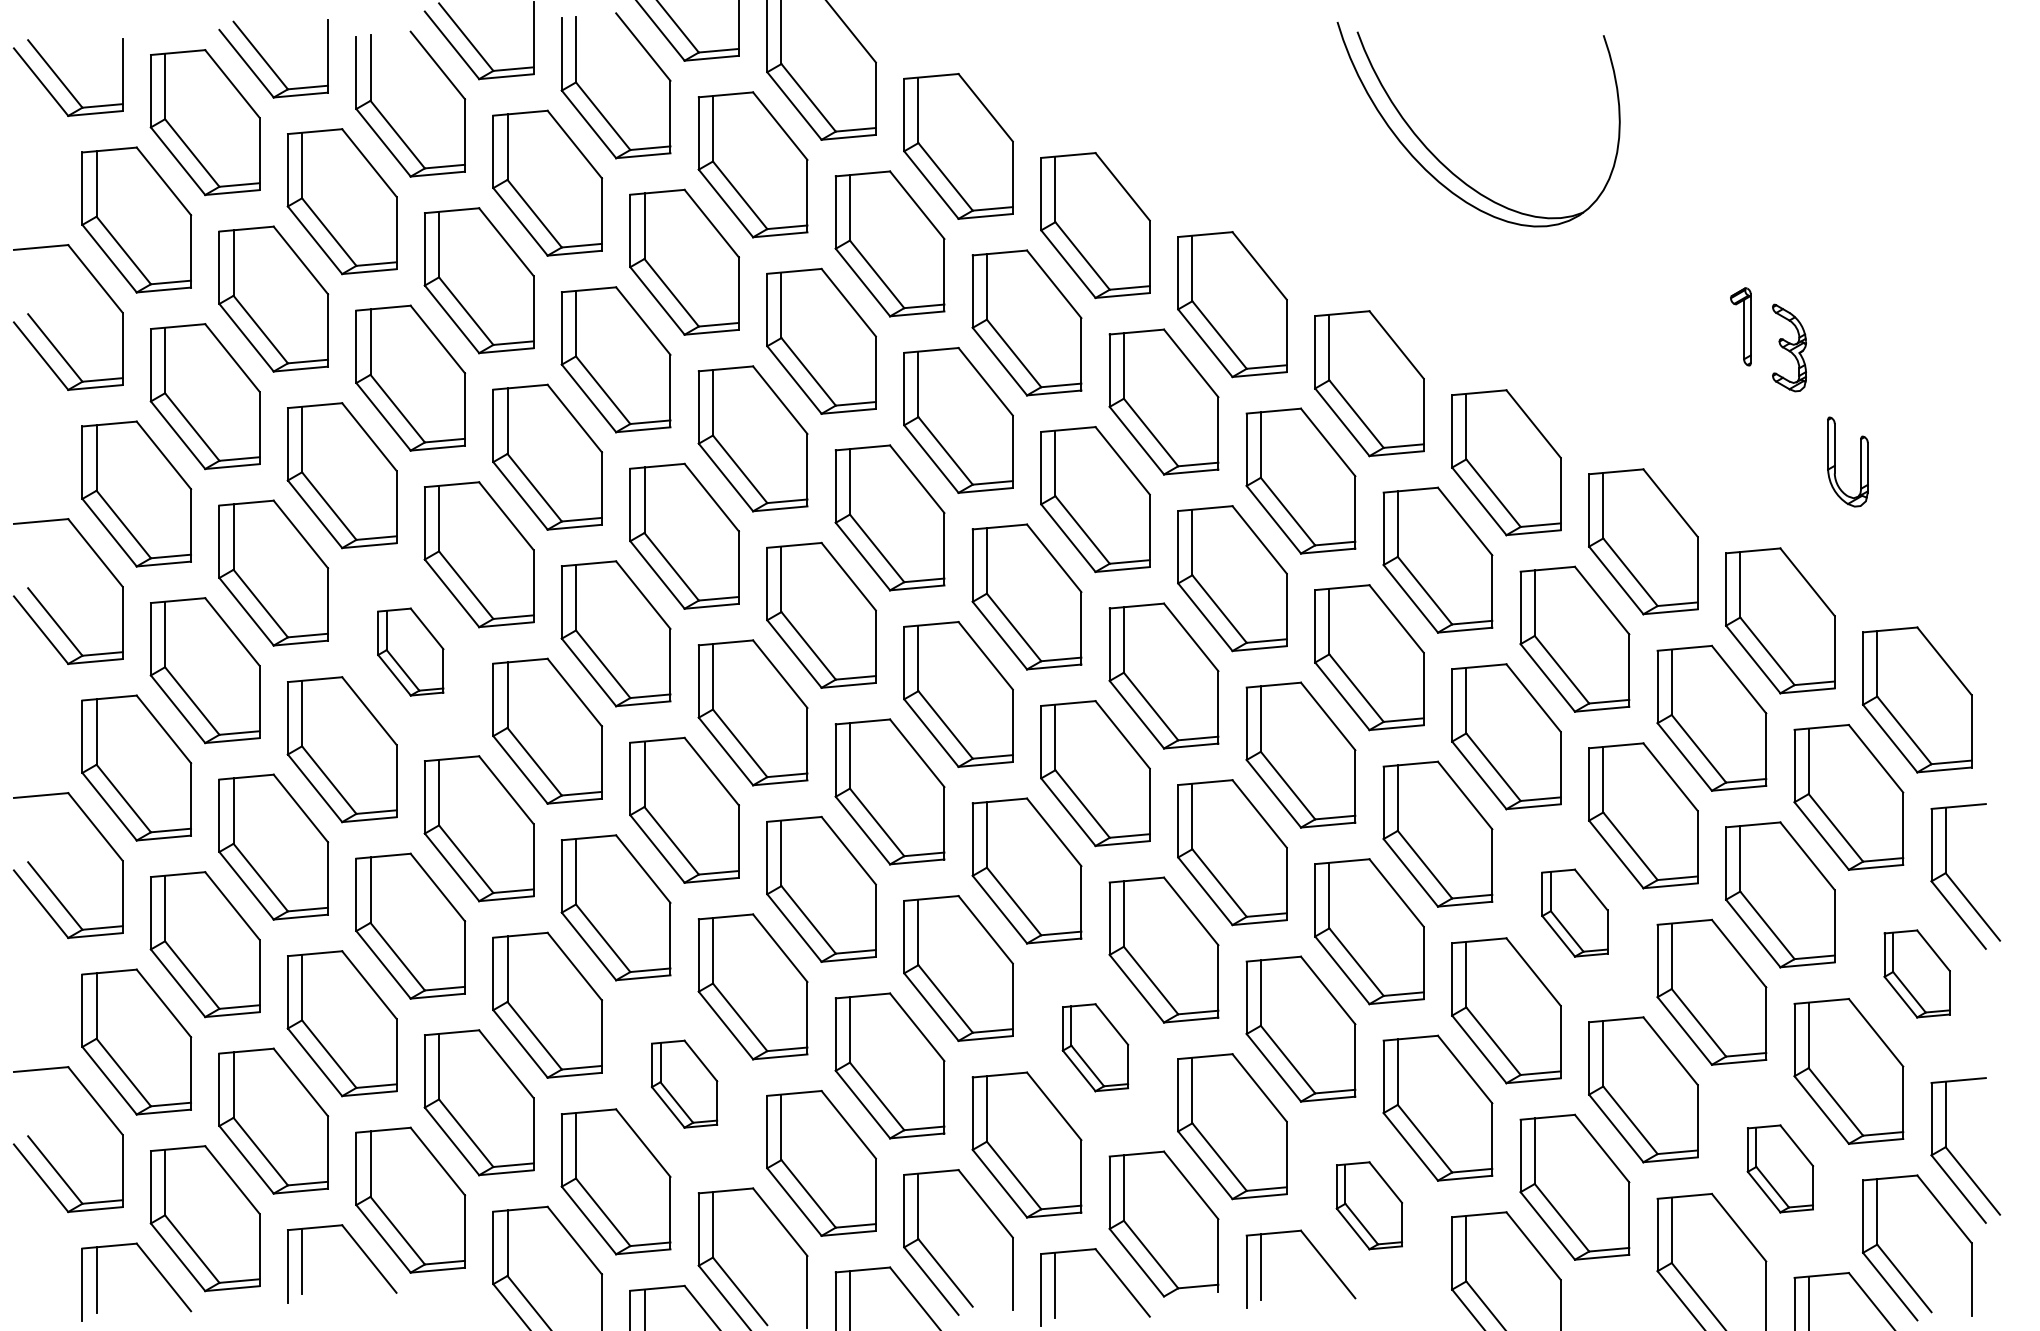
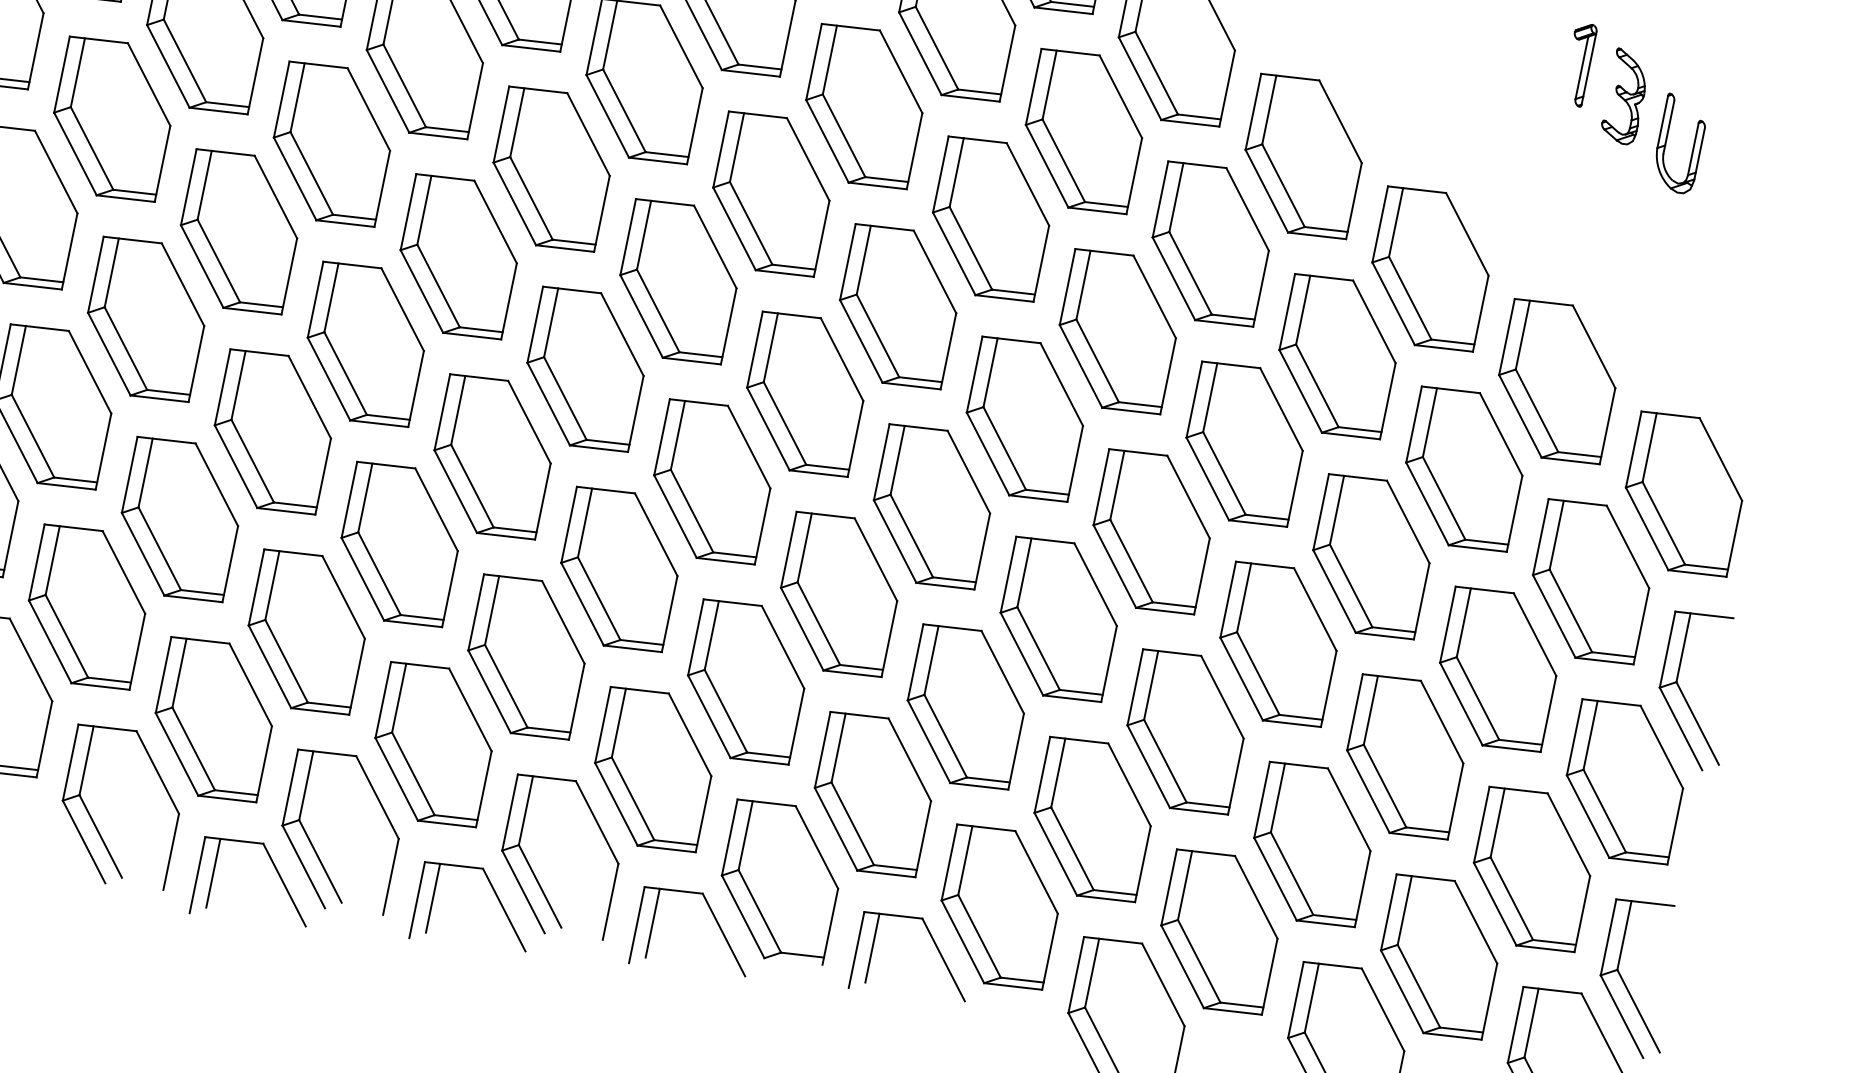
part: (1835, 461) -> (1666, 141), moved
part: (410, 651) -> (112, 118), size x1.67
part: (1574, 912) -> (1278, 643), size x1.67
part: (1916, 973) -> (1624, 781), size x1.67
part: (1095, 1047) -> (746, 681), size x1.67
part: (684, 1083) -> (306, 631), size x1.67
part: (1780, 1168) -> (1439, 956), size x1.67
part: (1369, 1205) -> (999, 906), size x1.67

